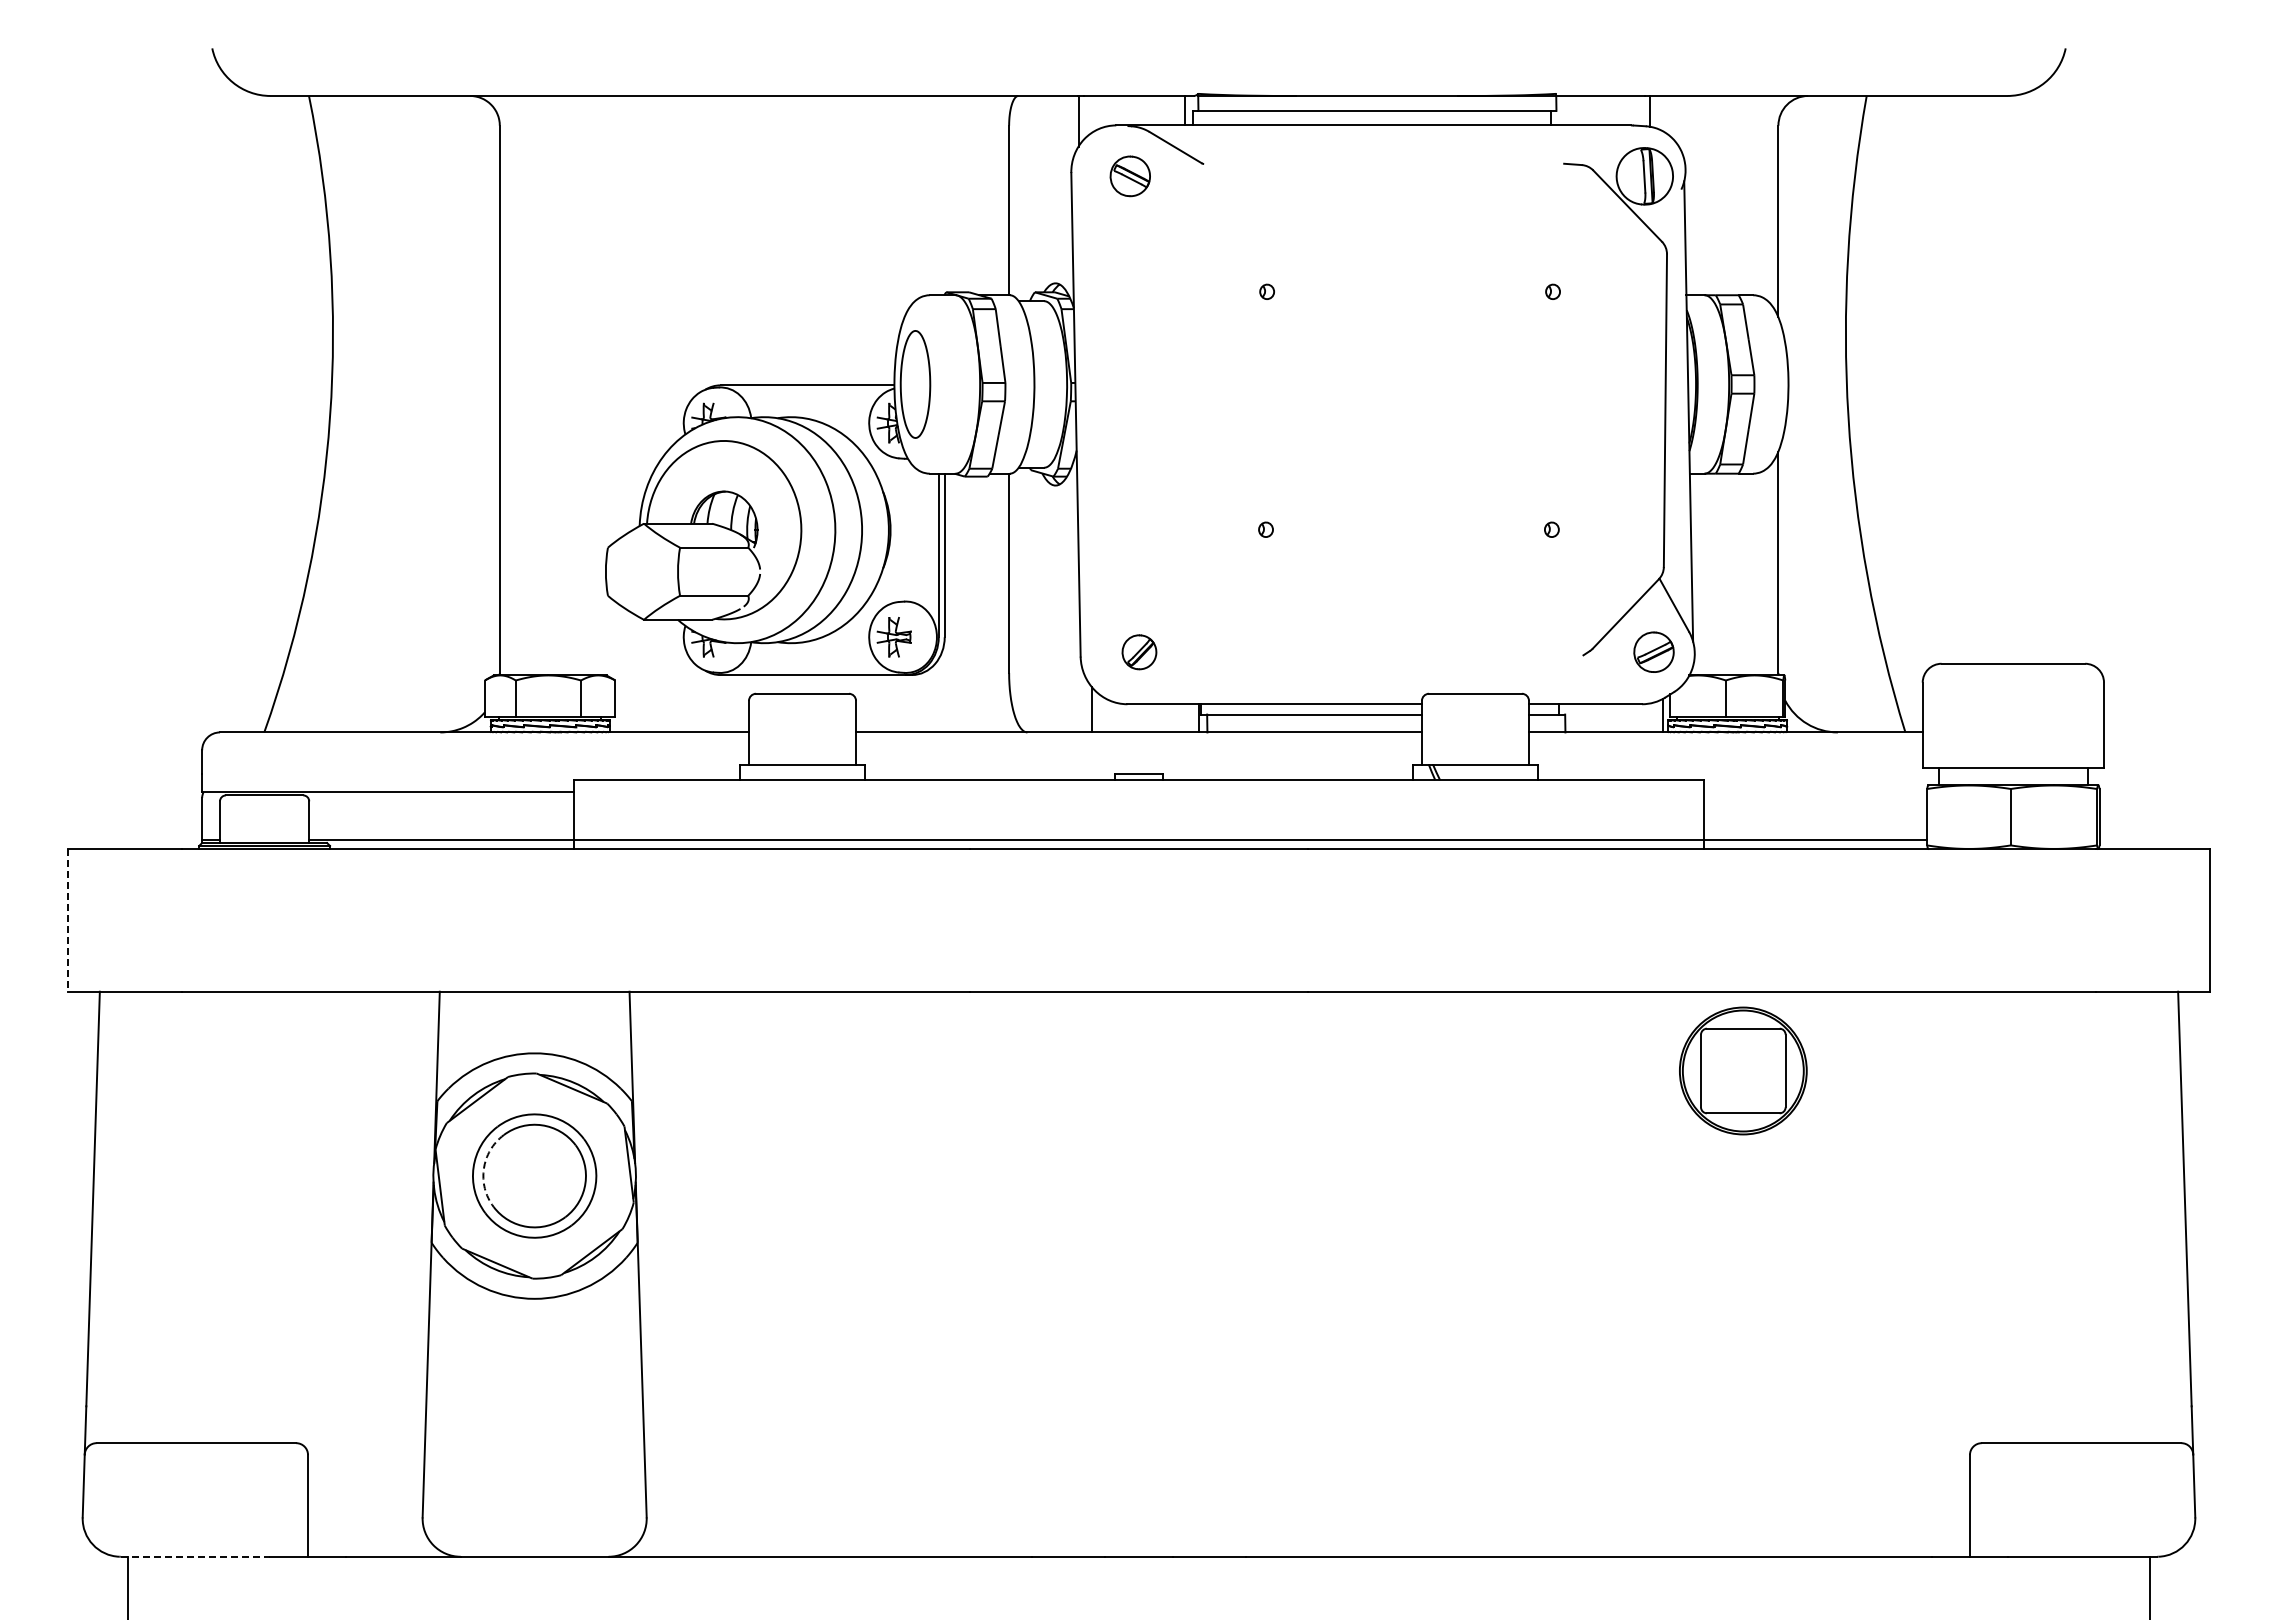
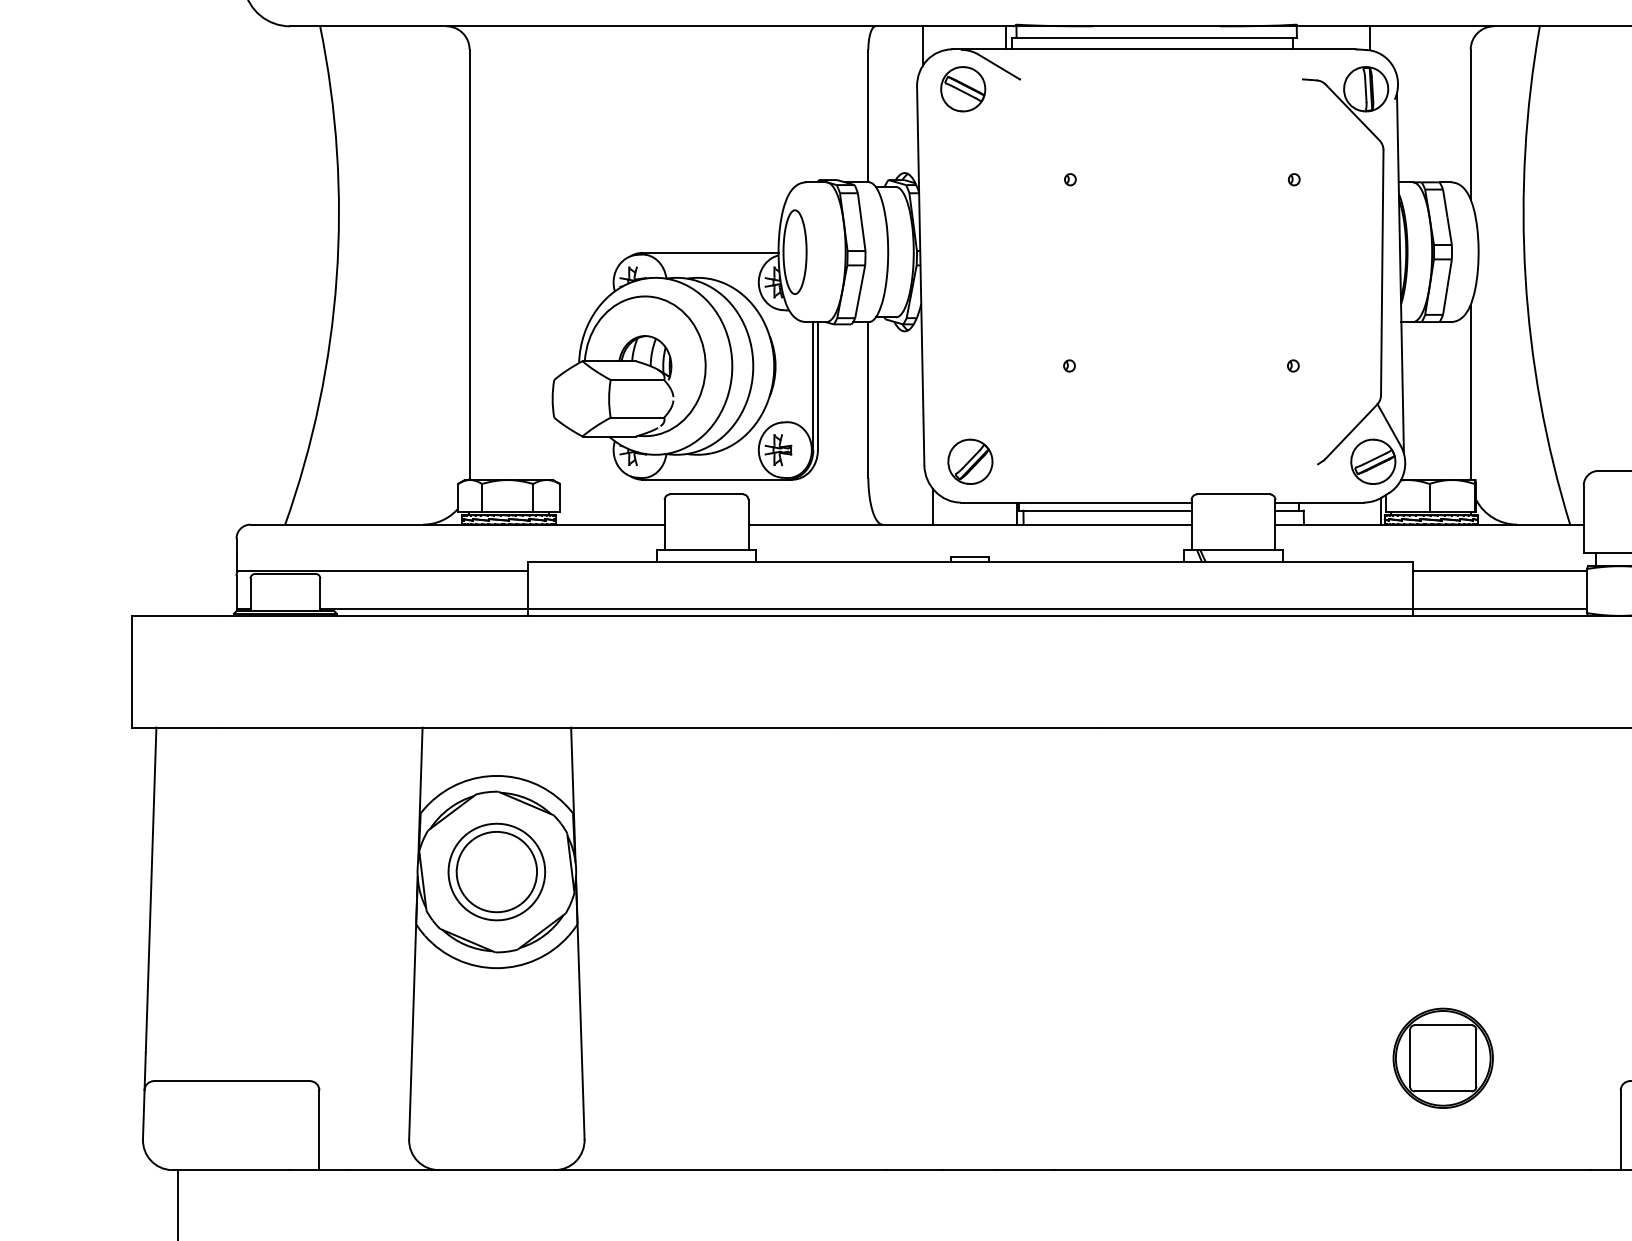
part: (1130, 176) -> (963, 89), size x1.43
part: (1139, 652) -> (970, 462), size x1.67
part: (1653, 652) -> (1372, 462), size x1.43
line: (1815, 791) -> (1499, 570), added
line: (68, 920) -> (131, 671), dashed -> solid
part: (1743, 1070) -> (1443, 1057), moved
arc: (483, 1168) -> (456, 866), dashed -> solid
line: (195, 1556) -> (231, 1169), dashed -> solid

